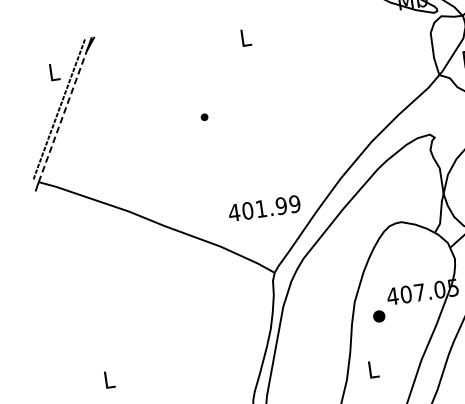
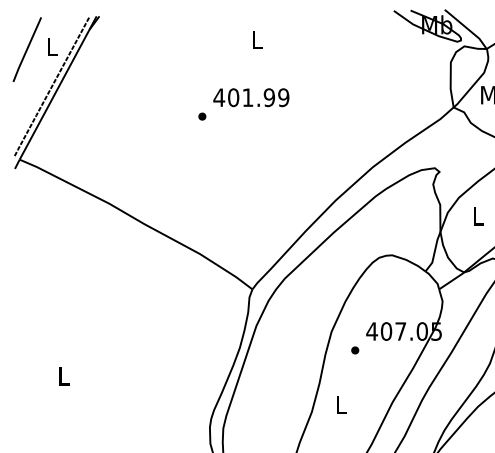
line: (30, 77) -> (26, 49), added
line: (62, 116) -> (54, 94), dashed -> solid
text: (264, 208) -> (251, 97), moved
part: (379, 316) -> (355, 350), size x0.62

